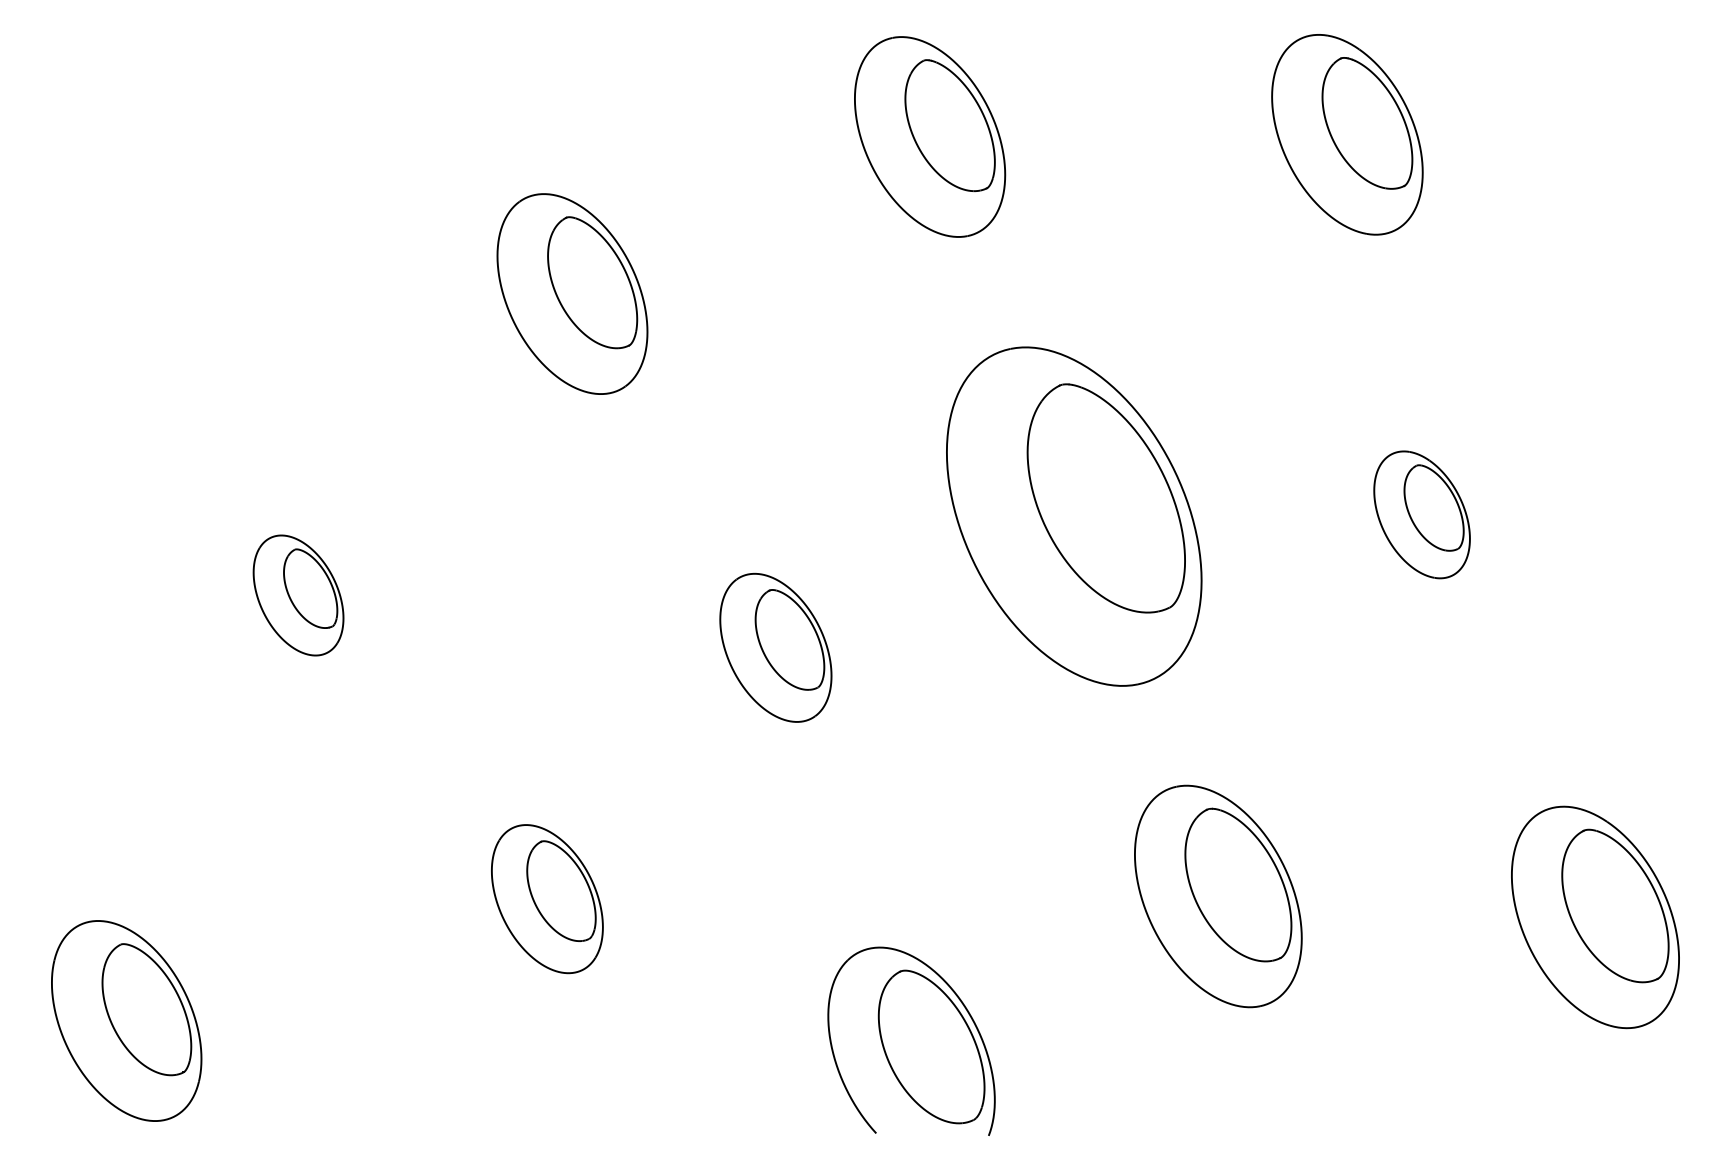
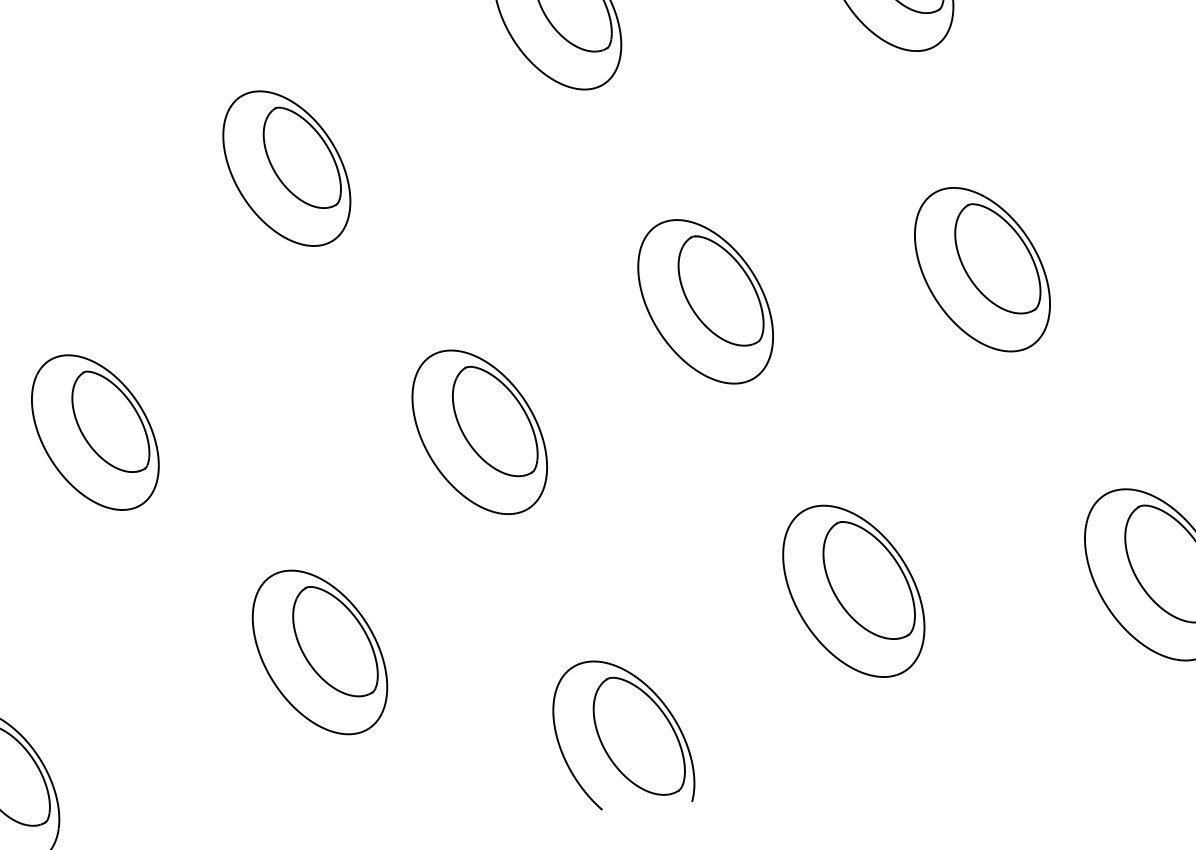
part: (1421, 514) -> (981, 269), size x1.67
part: (1073, 516) -> (705, 301), size x0.62
part: (298, 595) -> (95, 432), size x1.67
part: (775, 647) -> (479, 432), size x1.43
part: (547, 898) -> (320, 651), size x1.43

